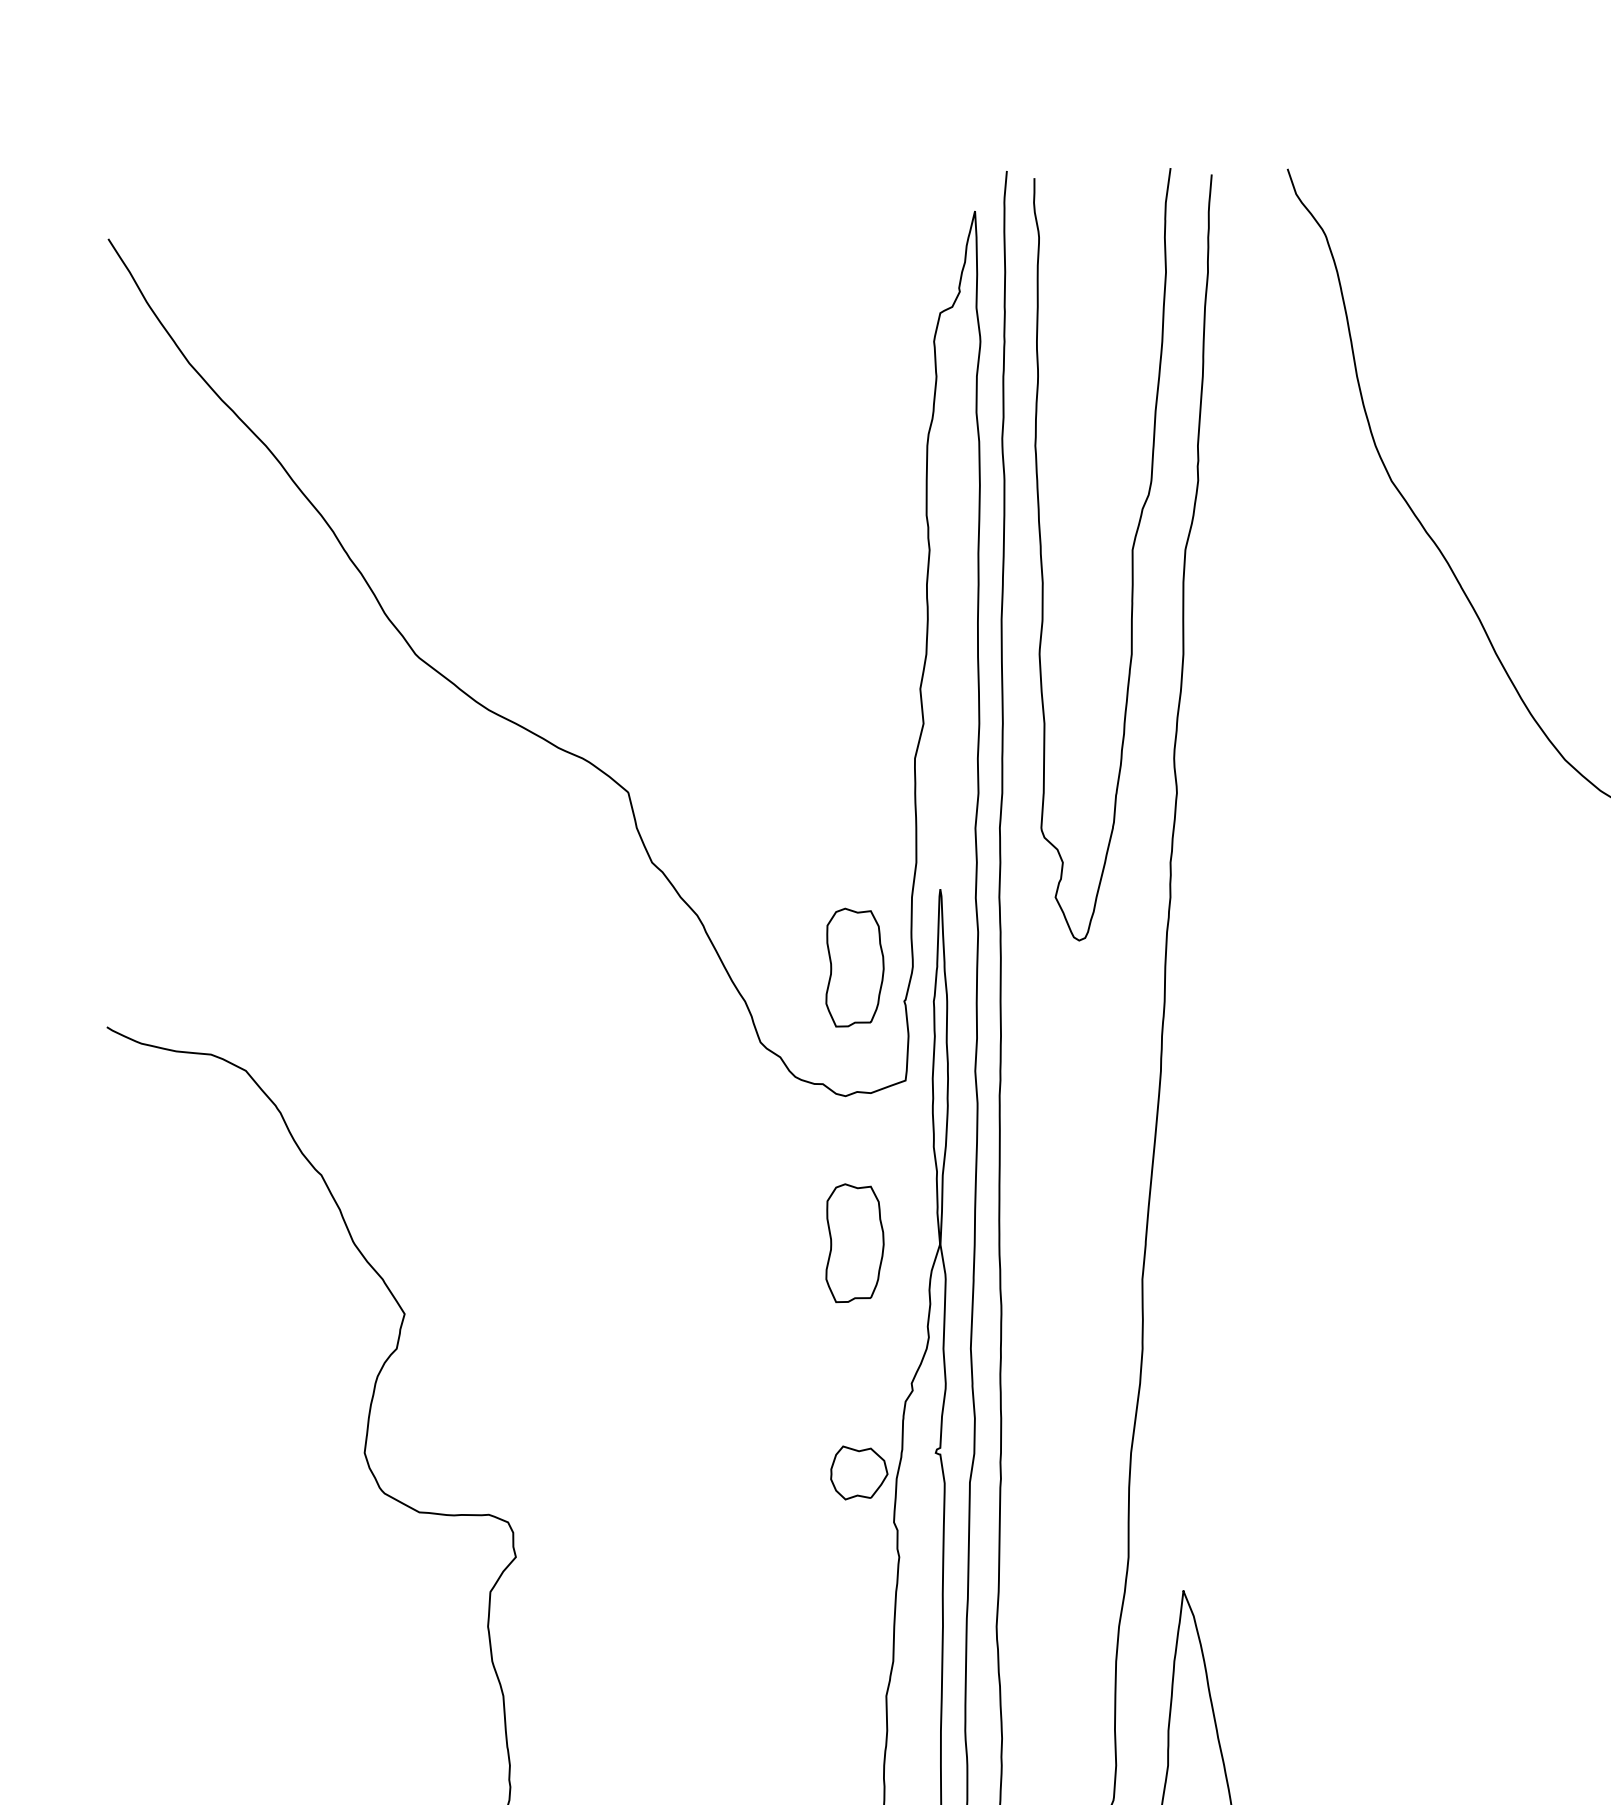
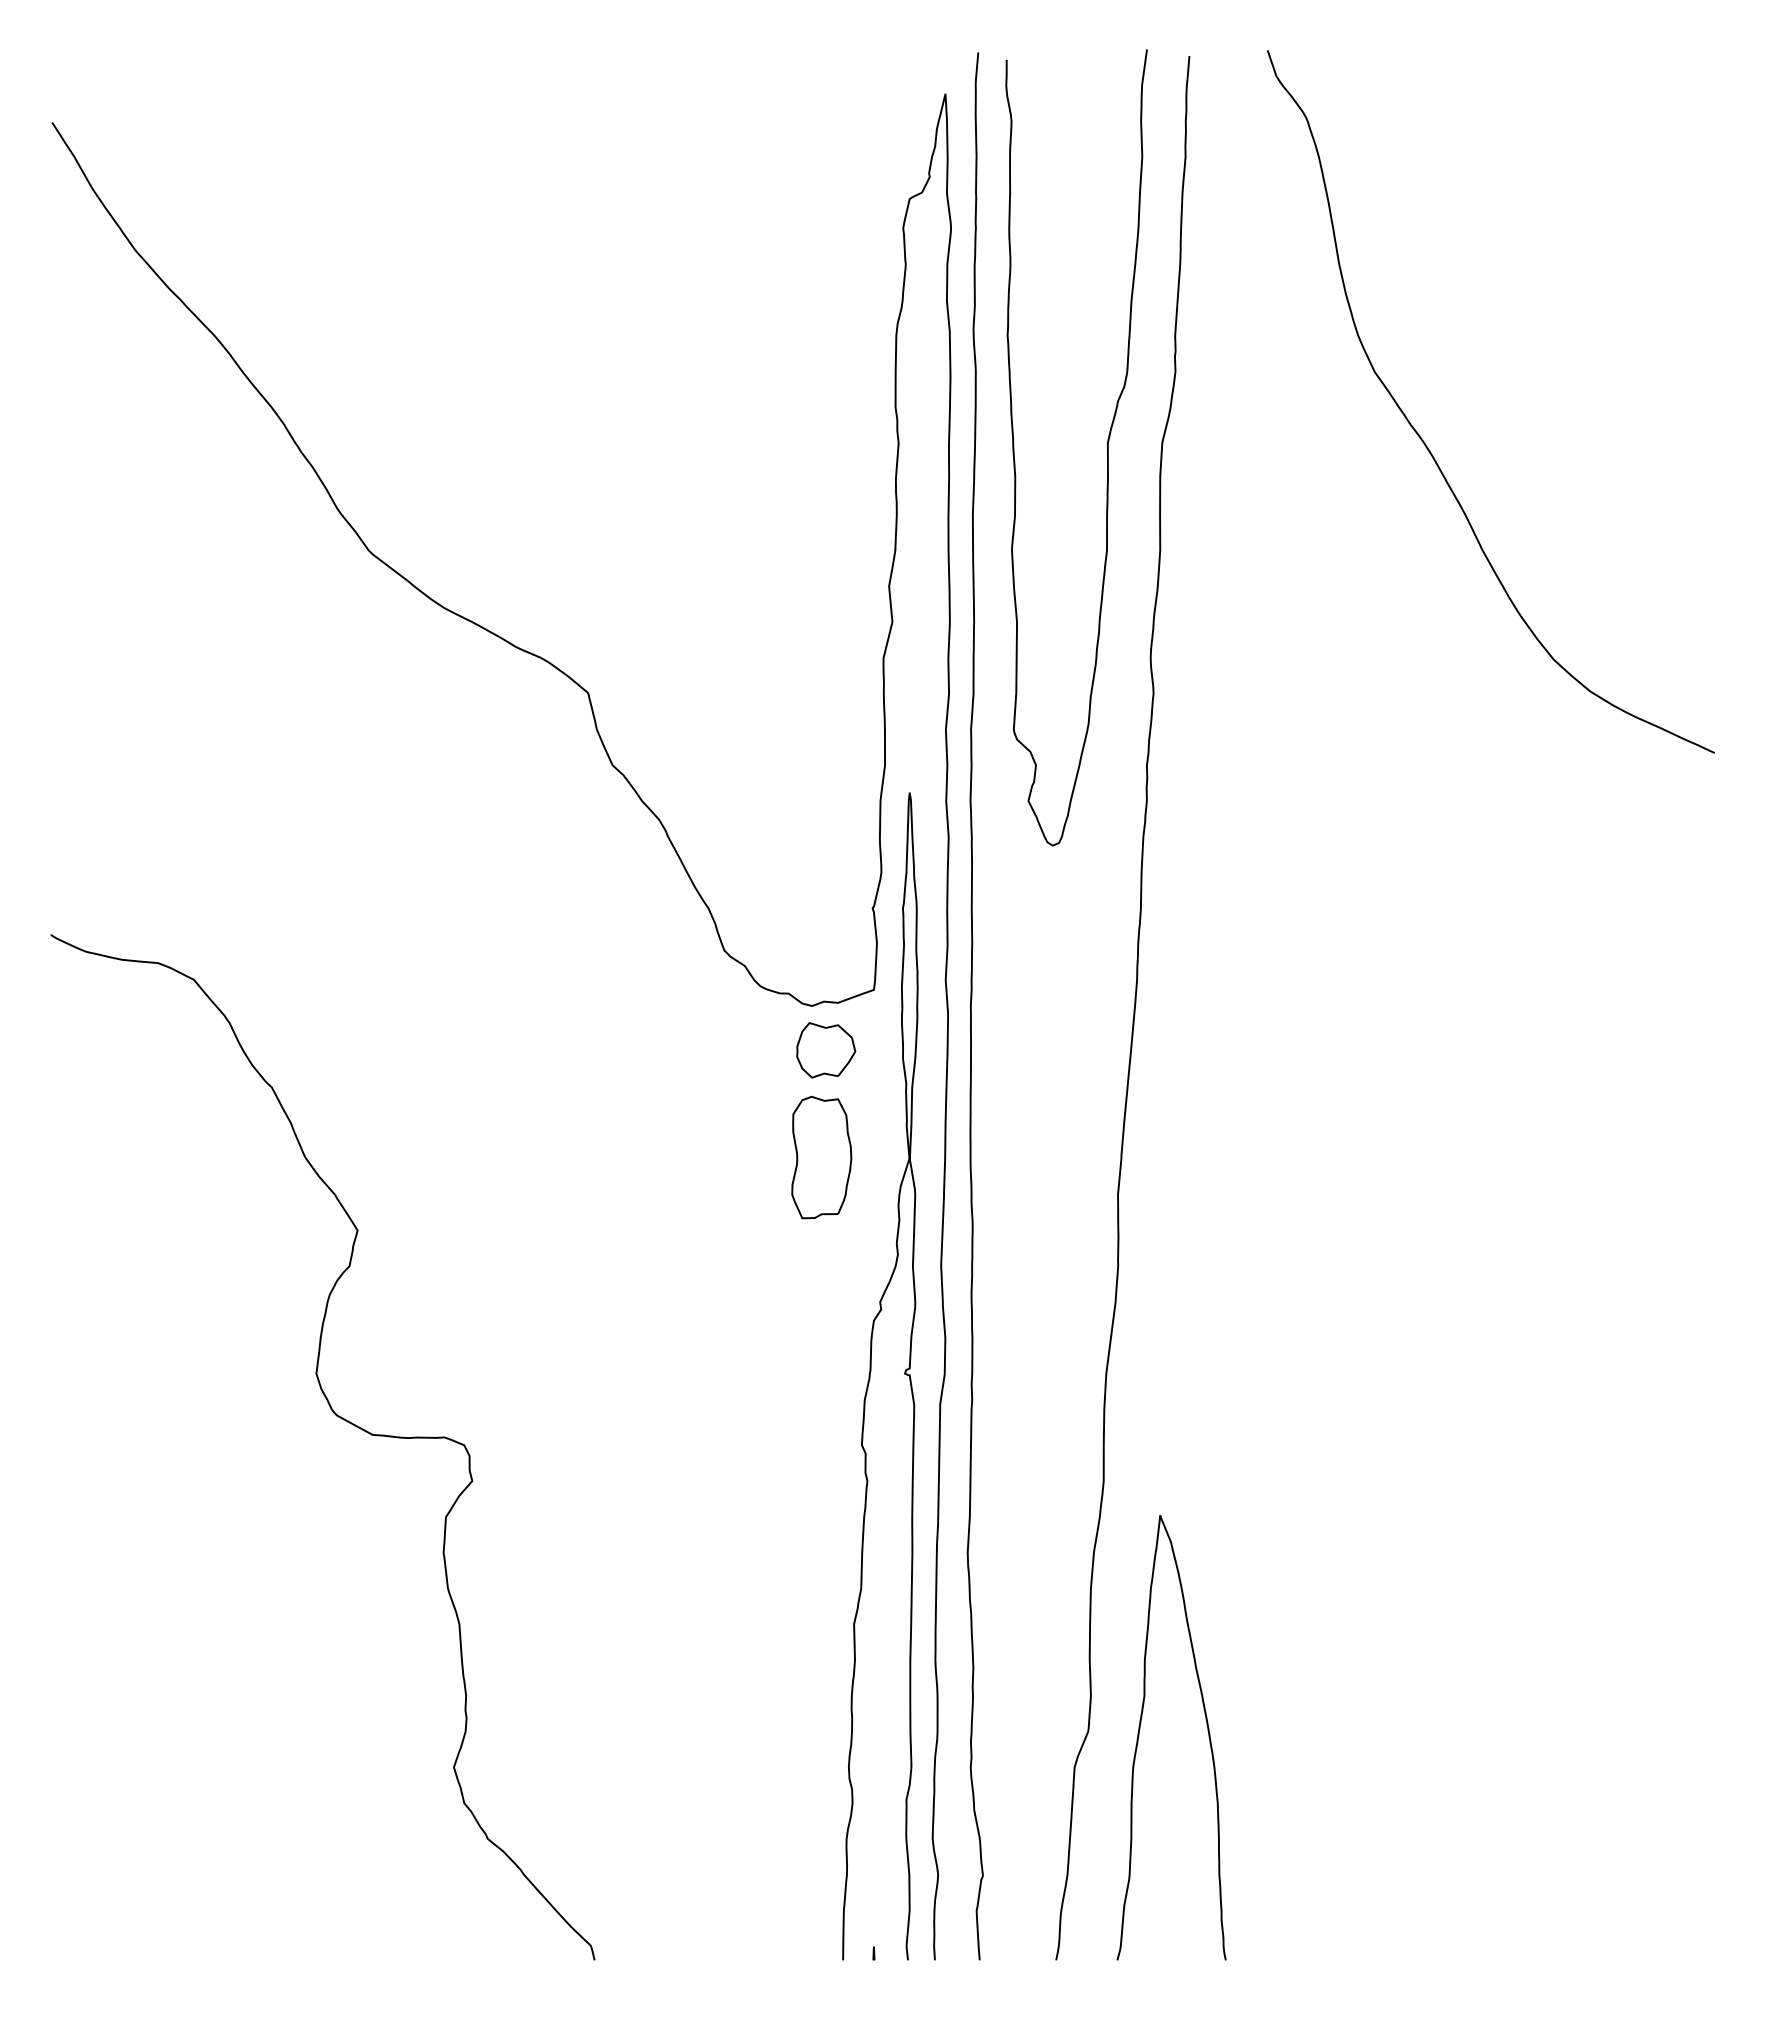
part: (854, 967) -> (821, 873), removed
part: (859, 1473) -> (826, 1050), moved

